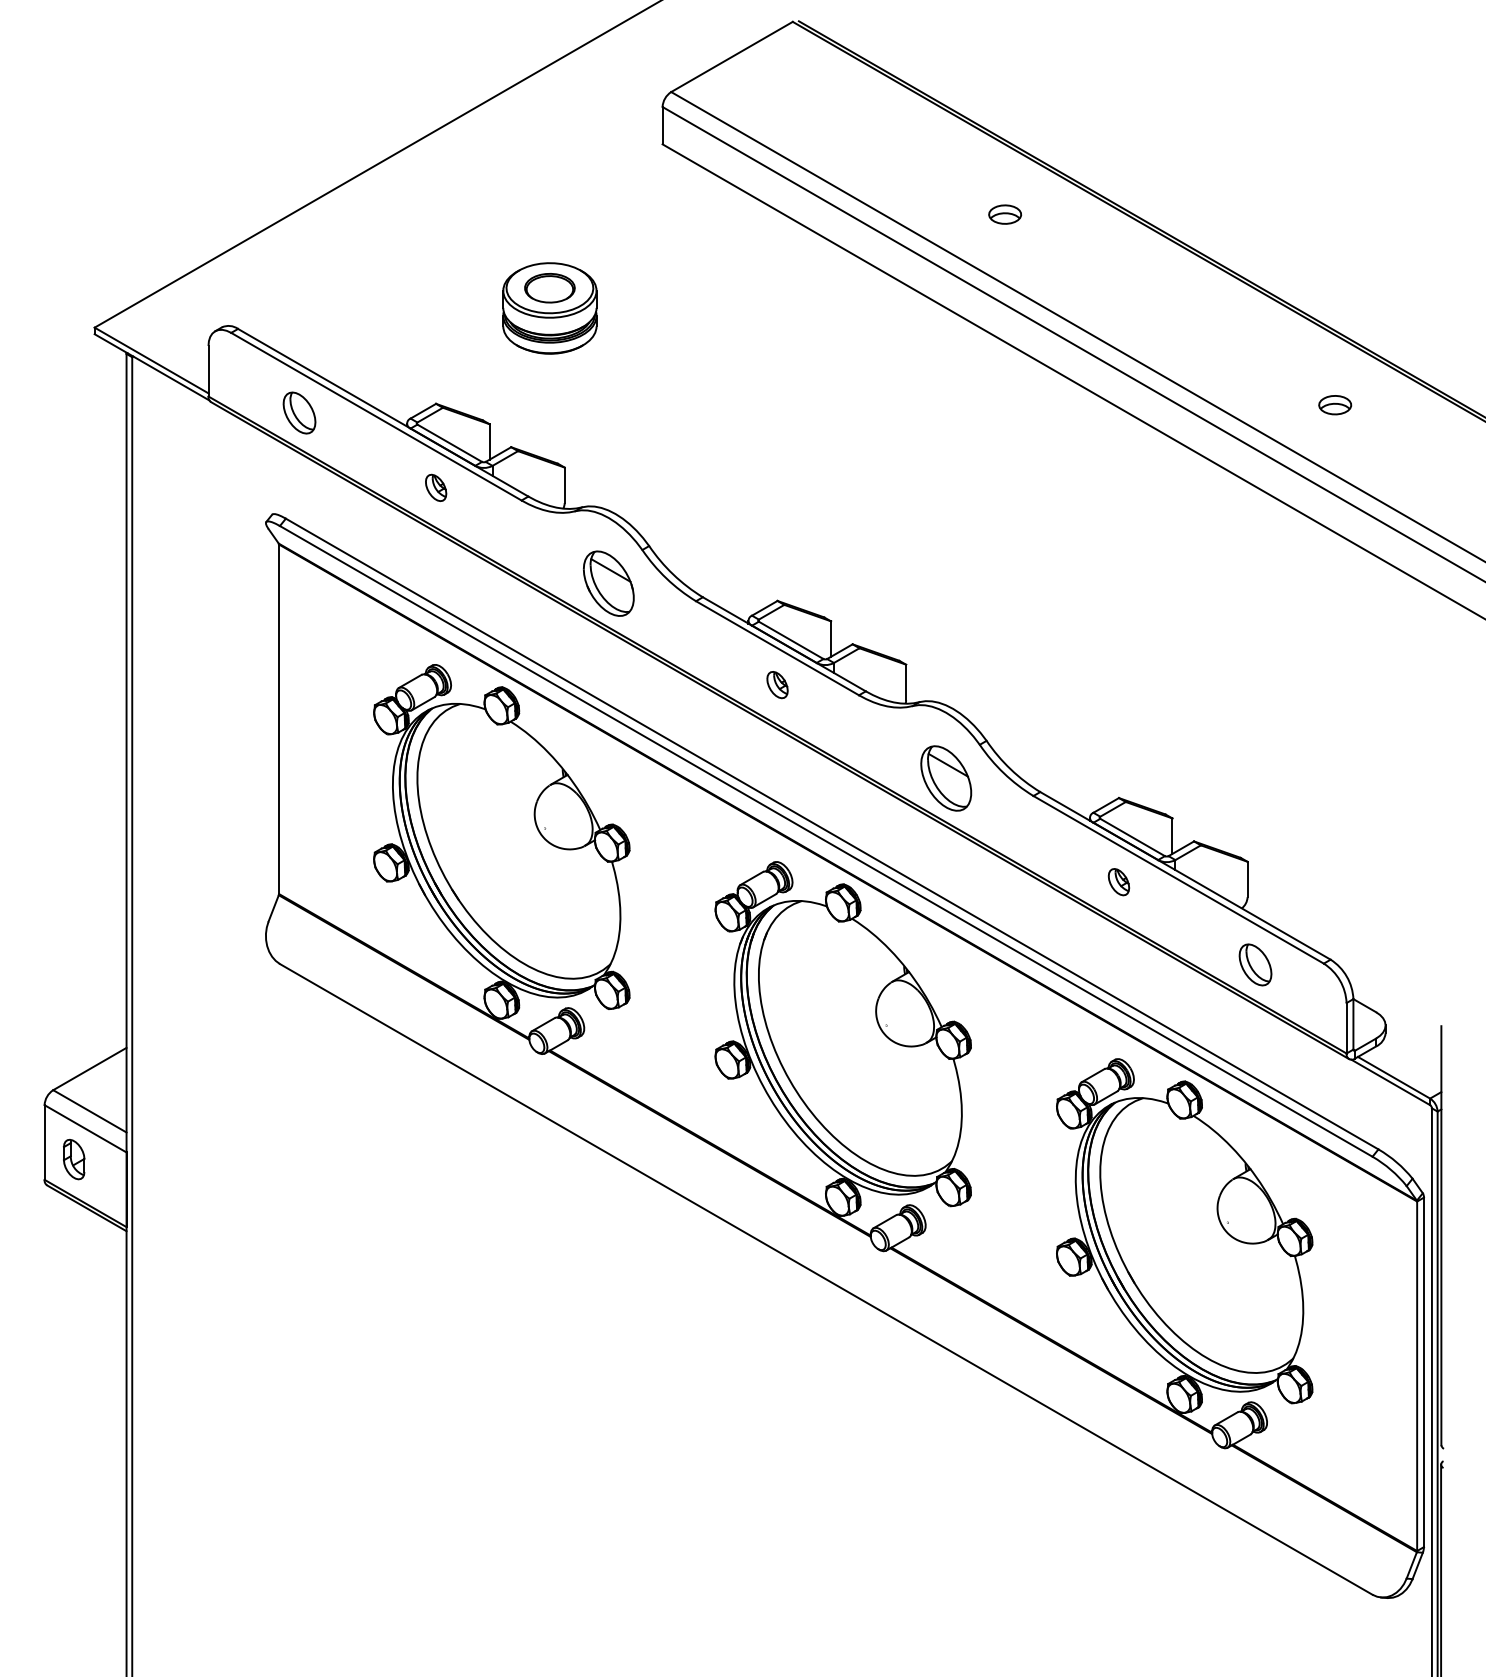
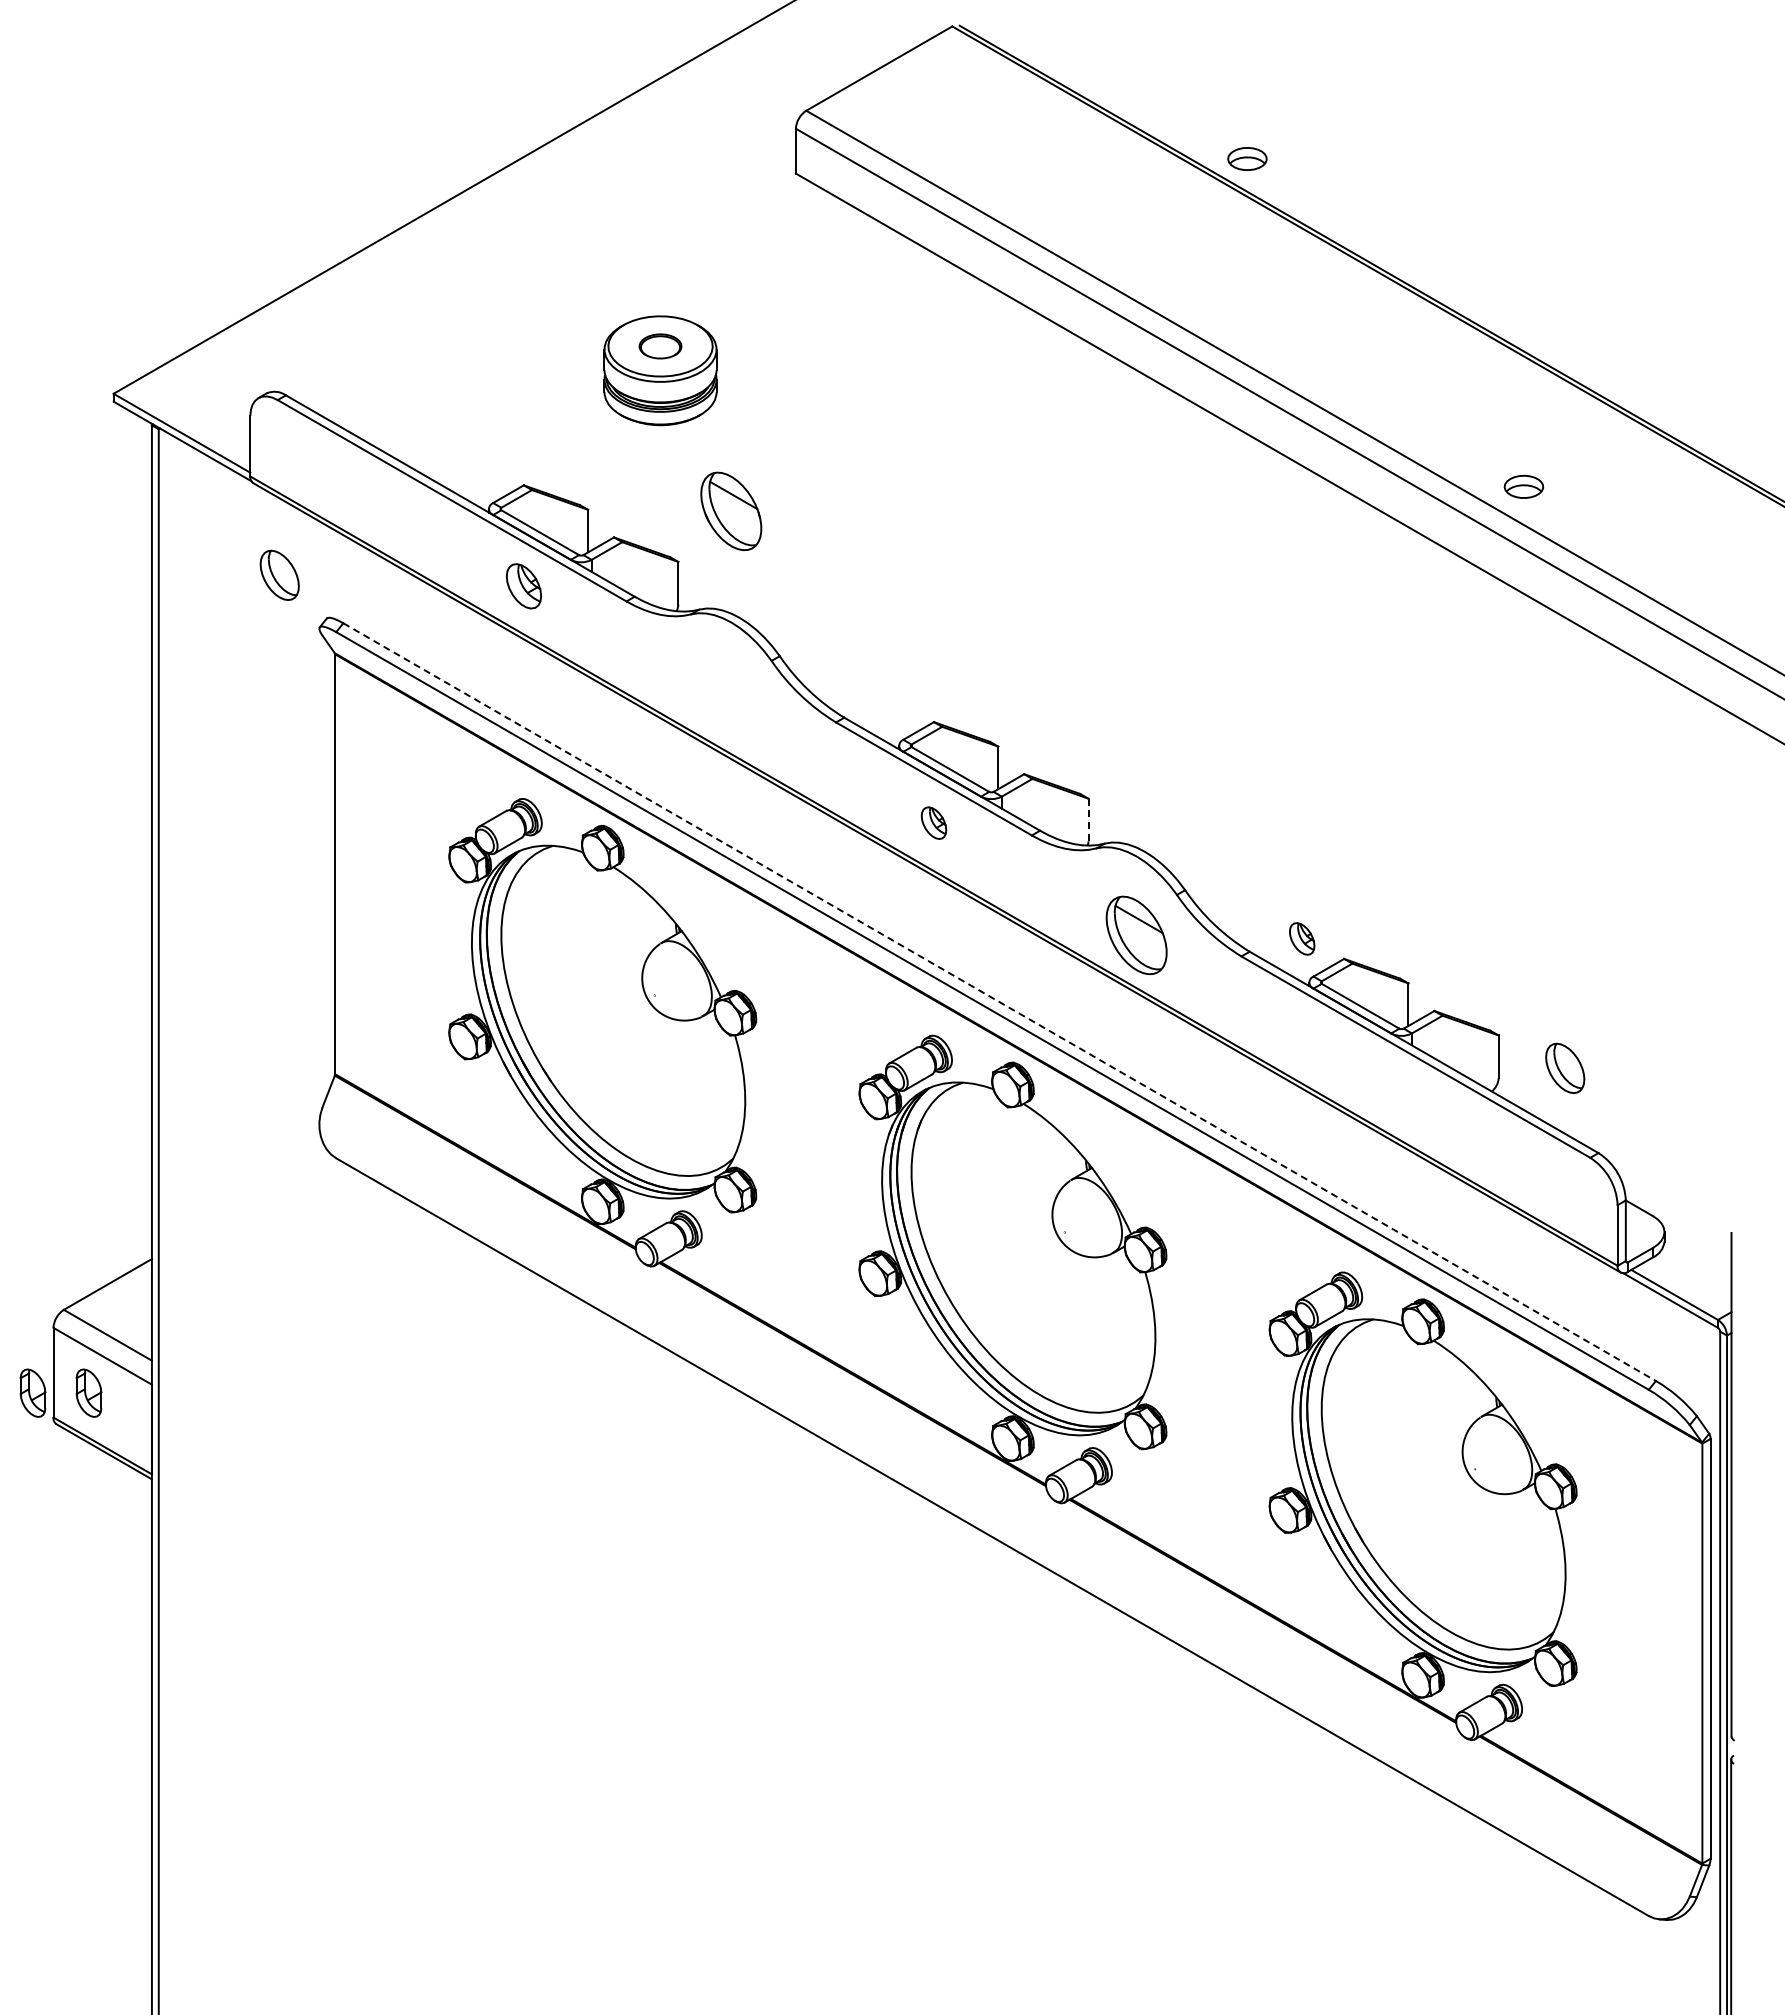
part: (1005, 214) -> (1247, 158), moved
part: (549, 288) -> (660, 346), size x0.7
part: (1334, 404) -> (1523, 486), moved
part: (299, 412) -> (279, 574), moved
part: (435, 488) -> (523, 586), size x1.4
part: (608, 583) -> (731, 511), moved
line: (906, 682) -> (1088, 820), solid -> dashed
line: (832, 834) -> (999, 1002), solid -> dashed
part: (1119, 881) -> (1302, 938), moved
part: (1255, 964) -> (1565, 1067), moved
part: (27, 1158) -> (32, 1392), added

